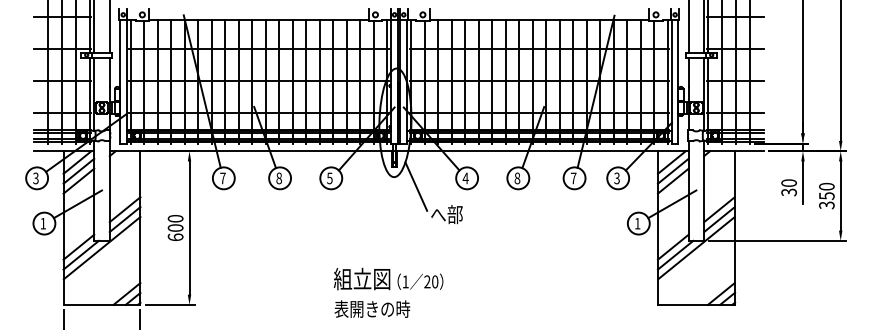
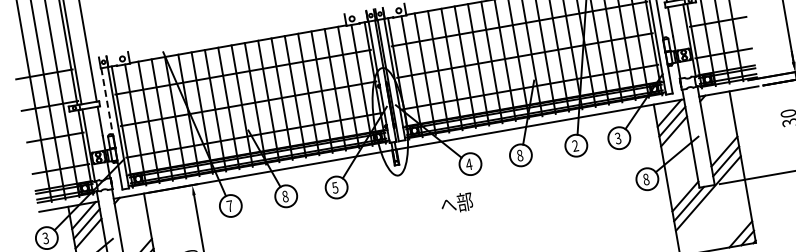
line: (119, 55) -> (106, 102), solid -> dashed
text: (573, 178) -> (575, 146), 7 -> 2
line: (416, 186) -> (422, 180), removed
text: (637, 223) -> (646, 179), 1 -> 8

